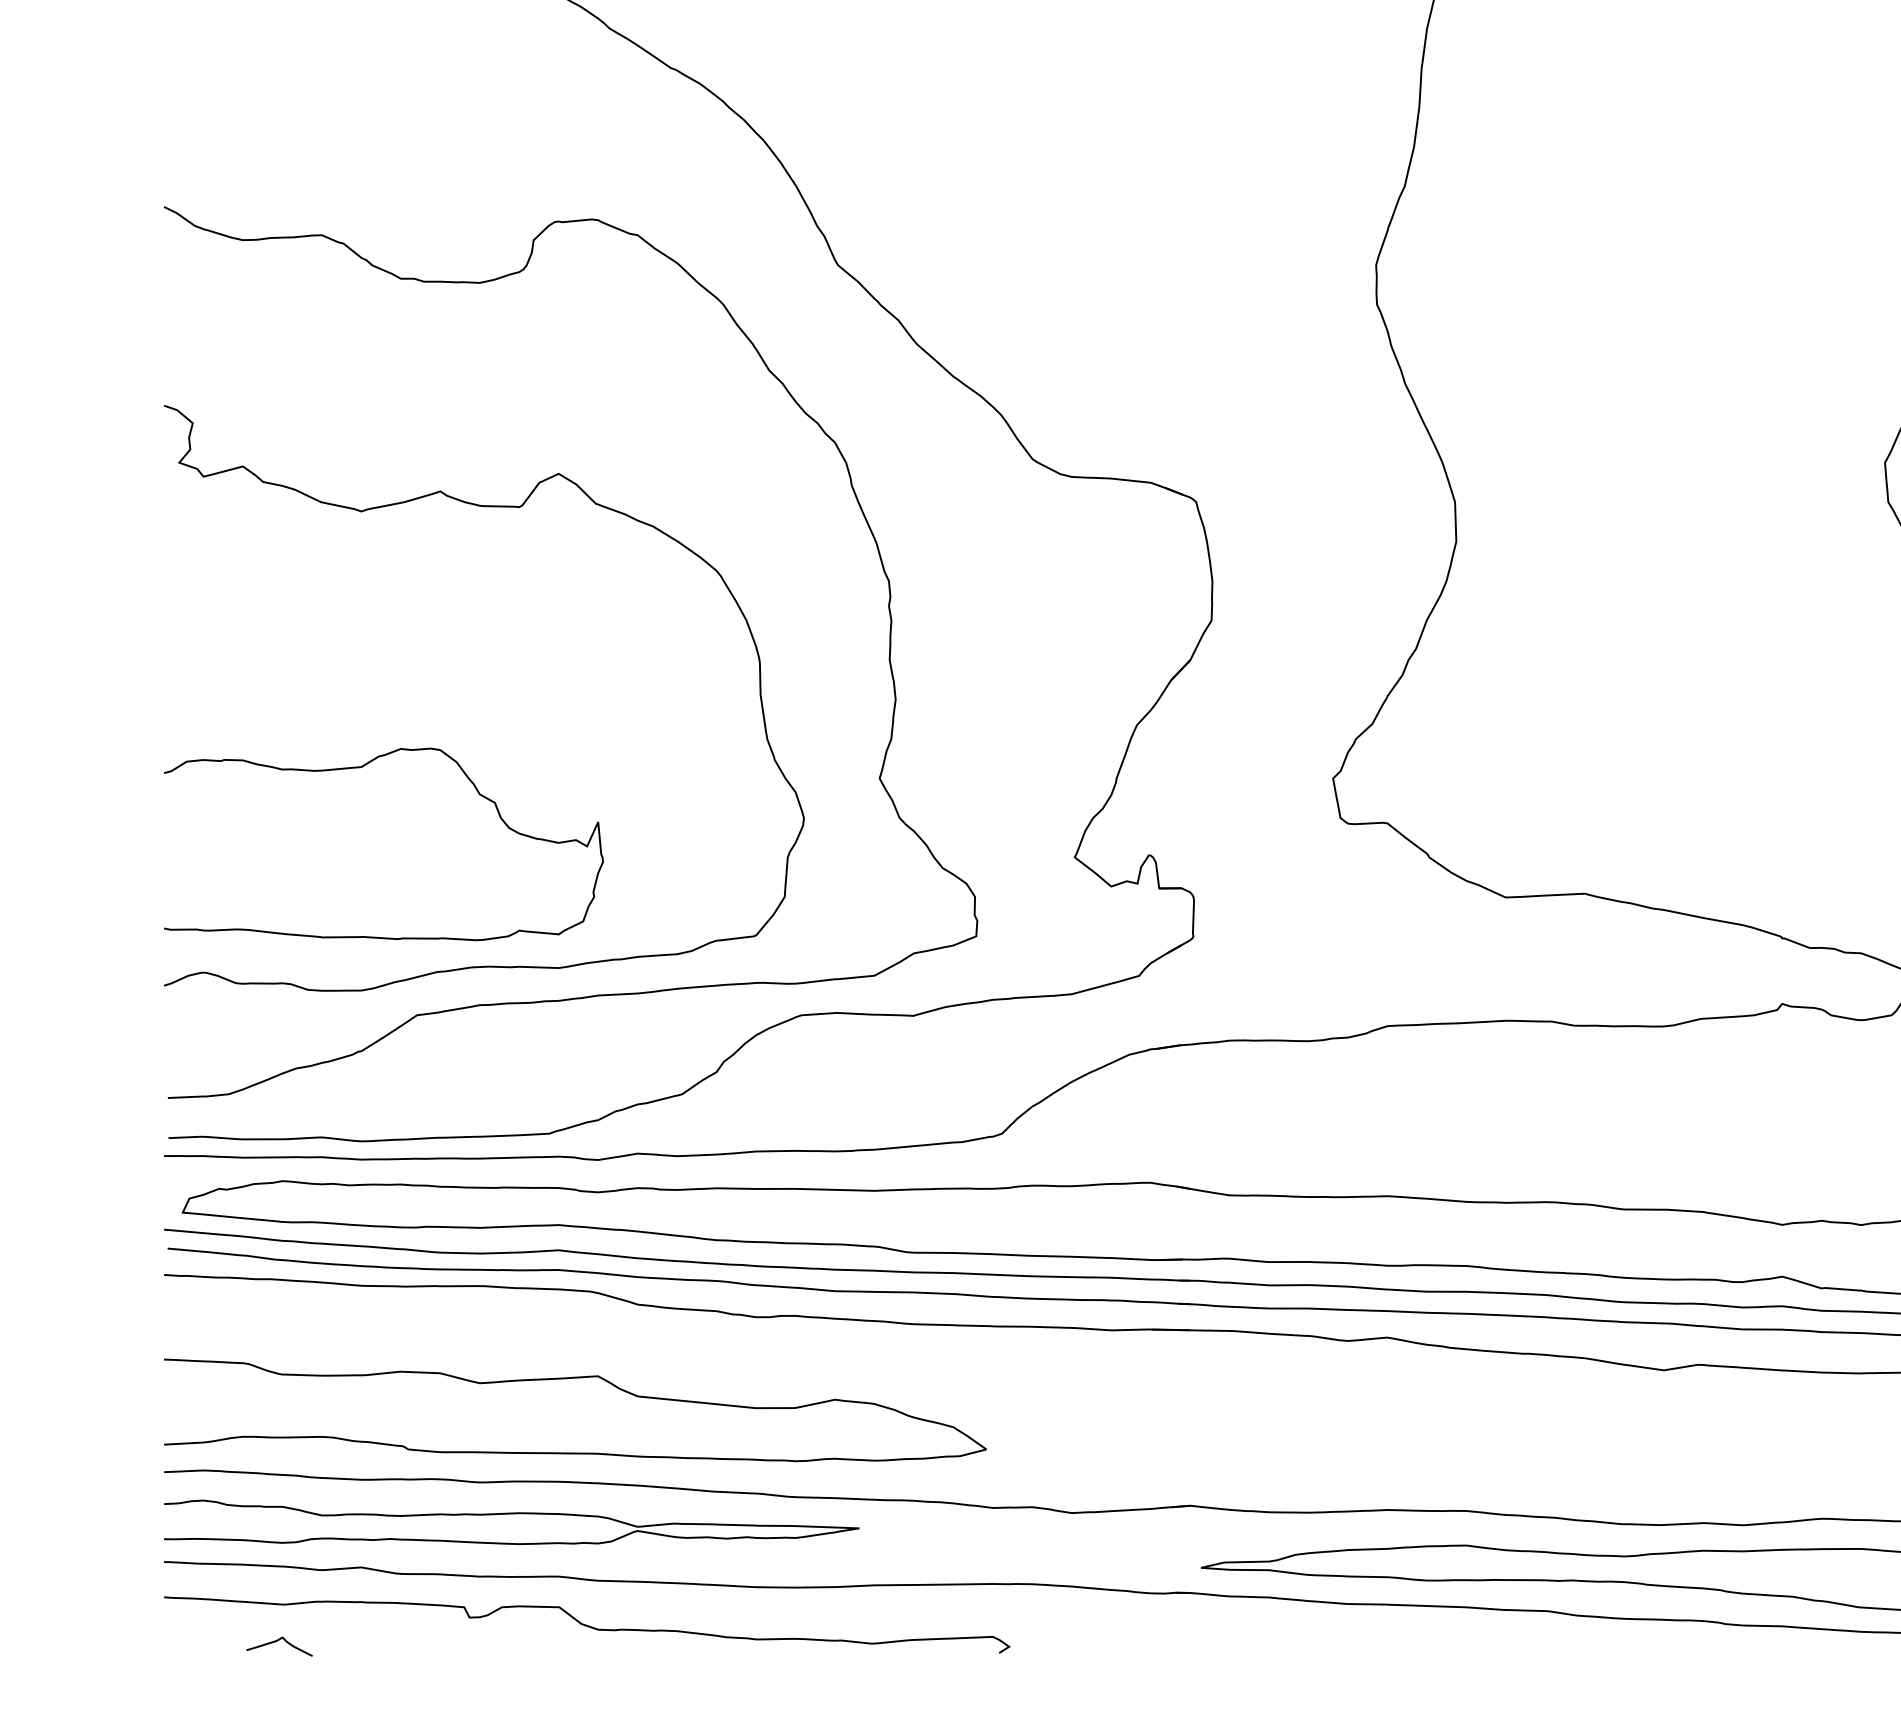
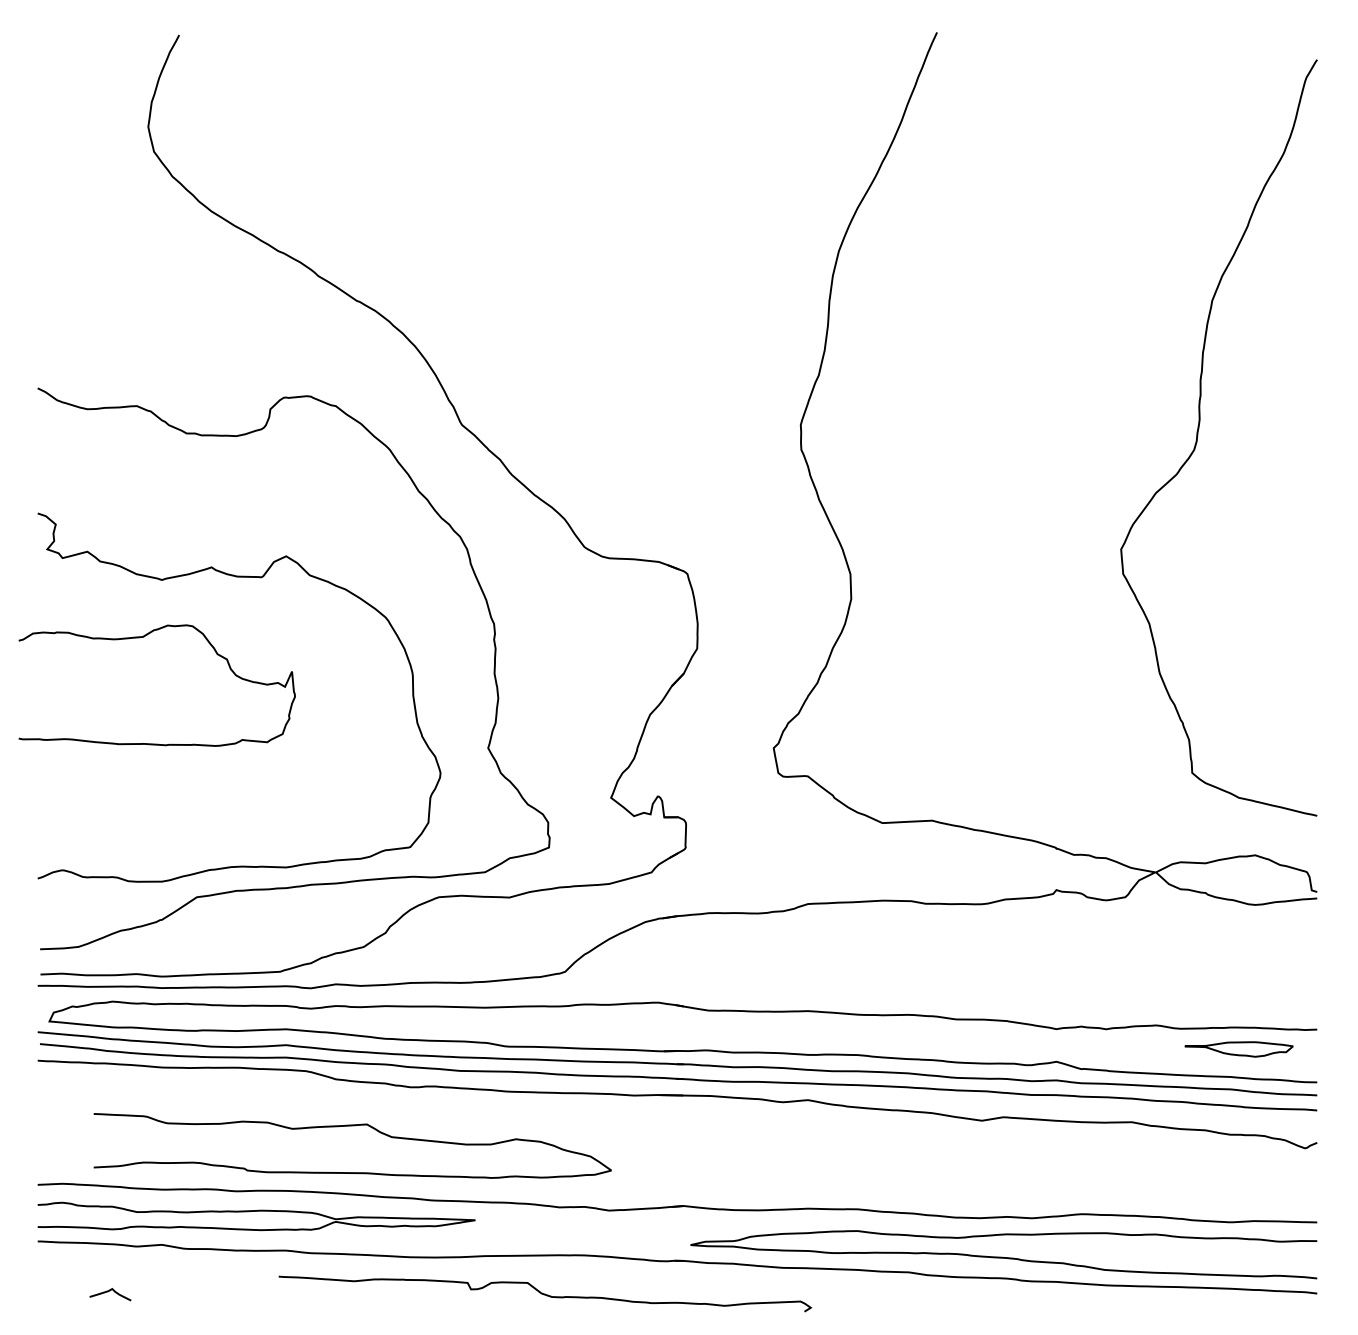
curve: (363, 767) -> (144, 637), moved
curve: (575, 1379) -> (352, 1126), moved
curve: (587, 1624) -> (545, 1293), moved

